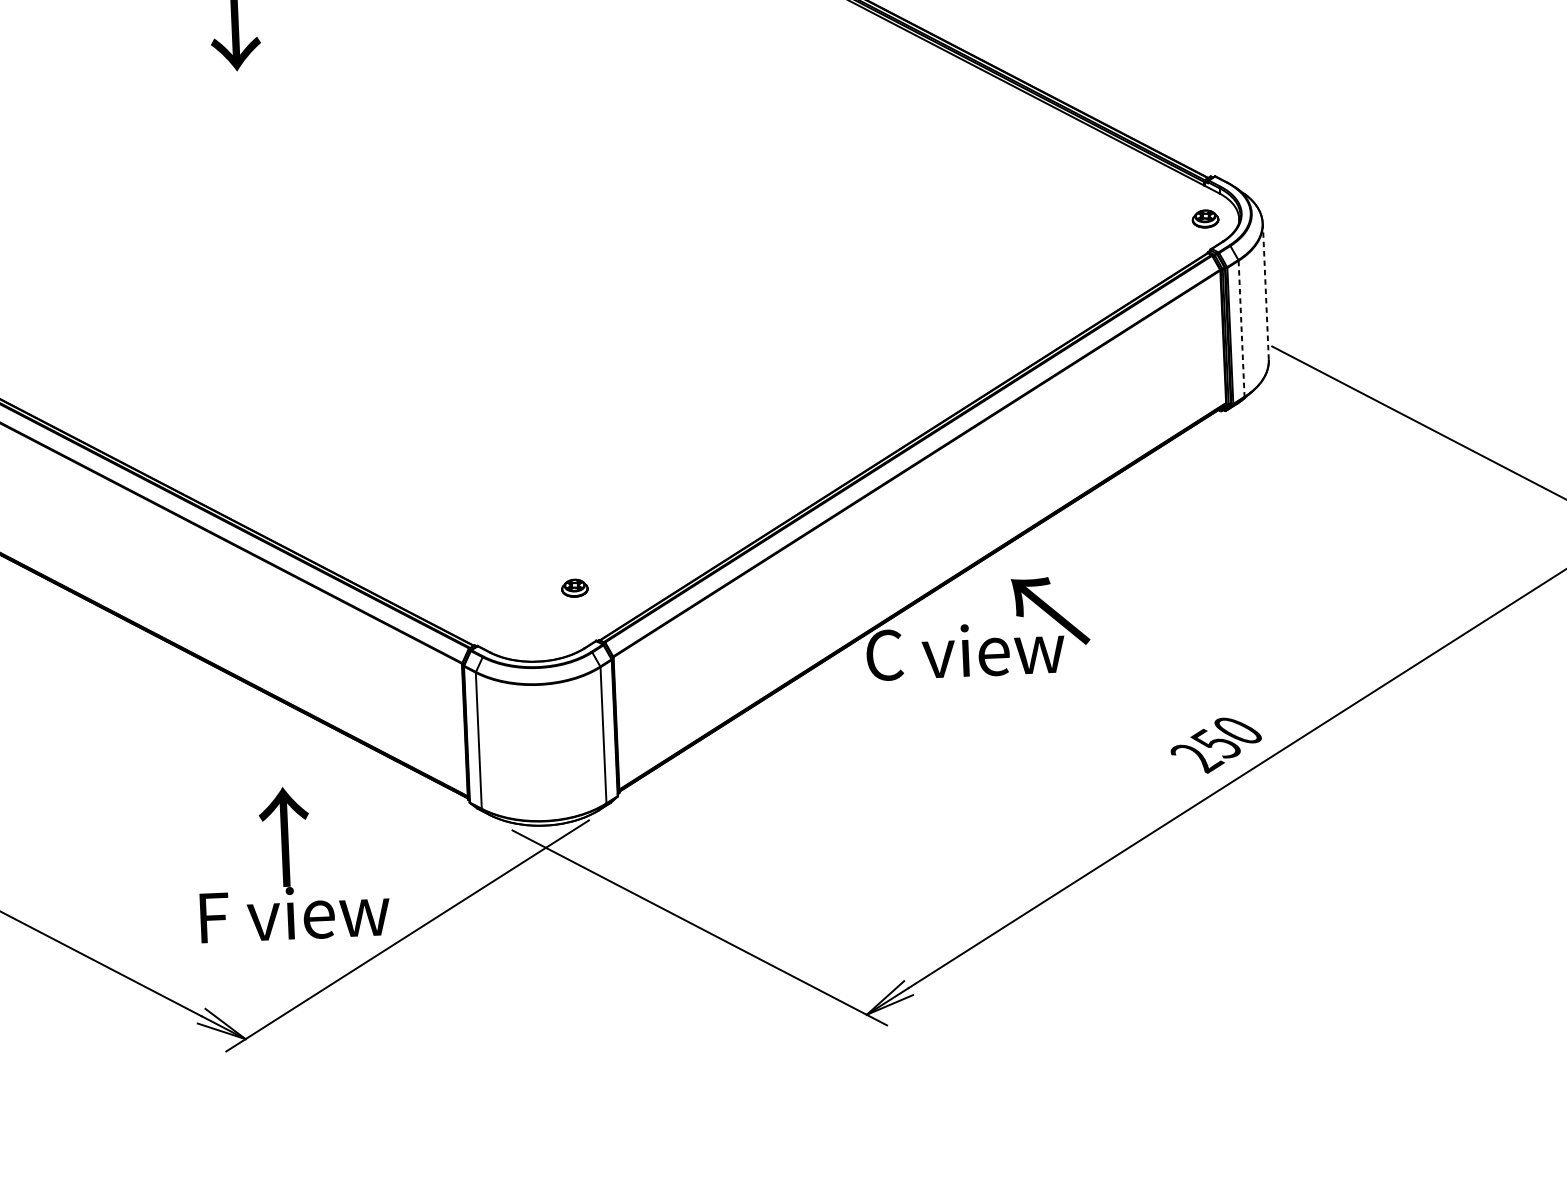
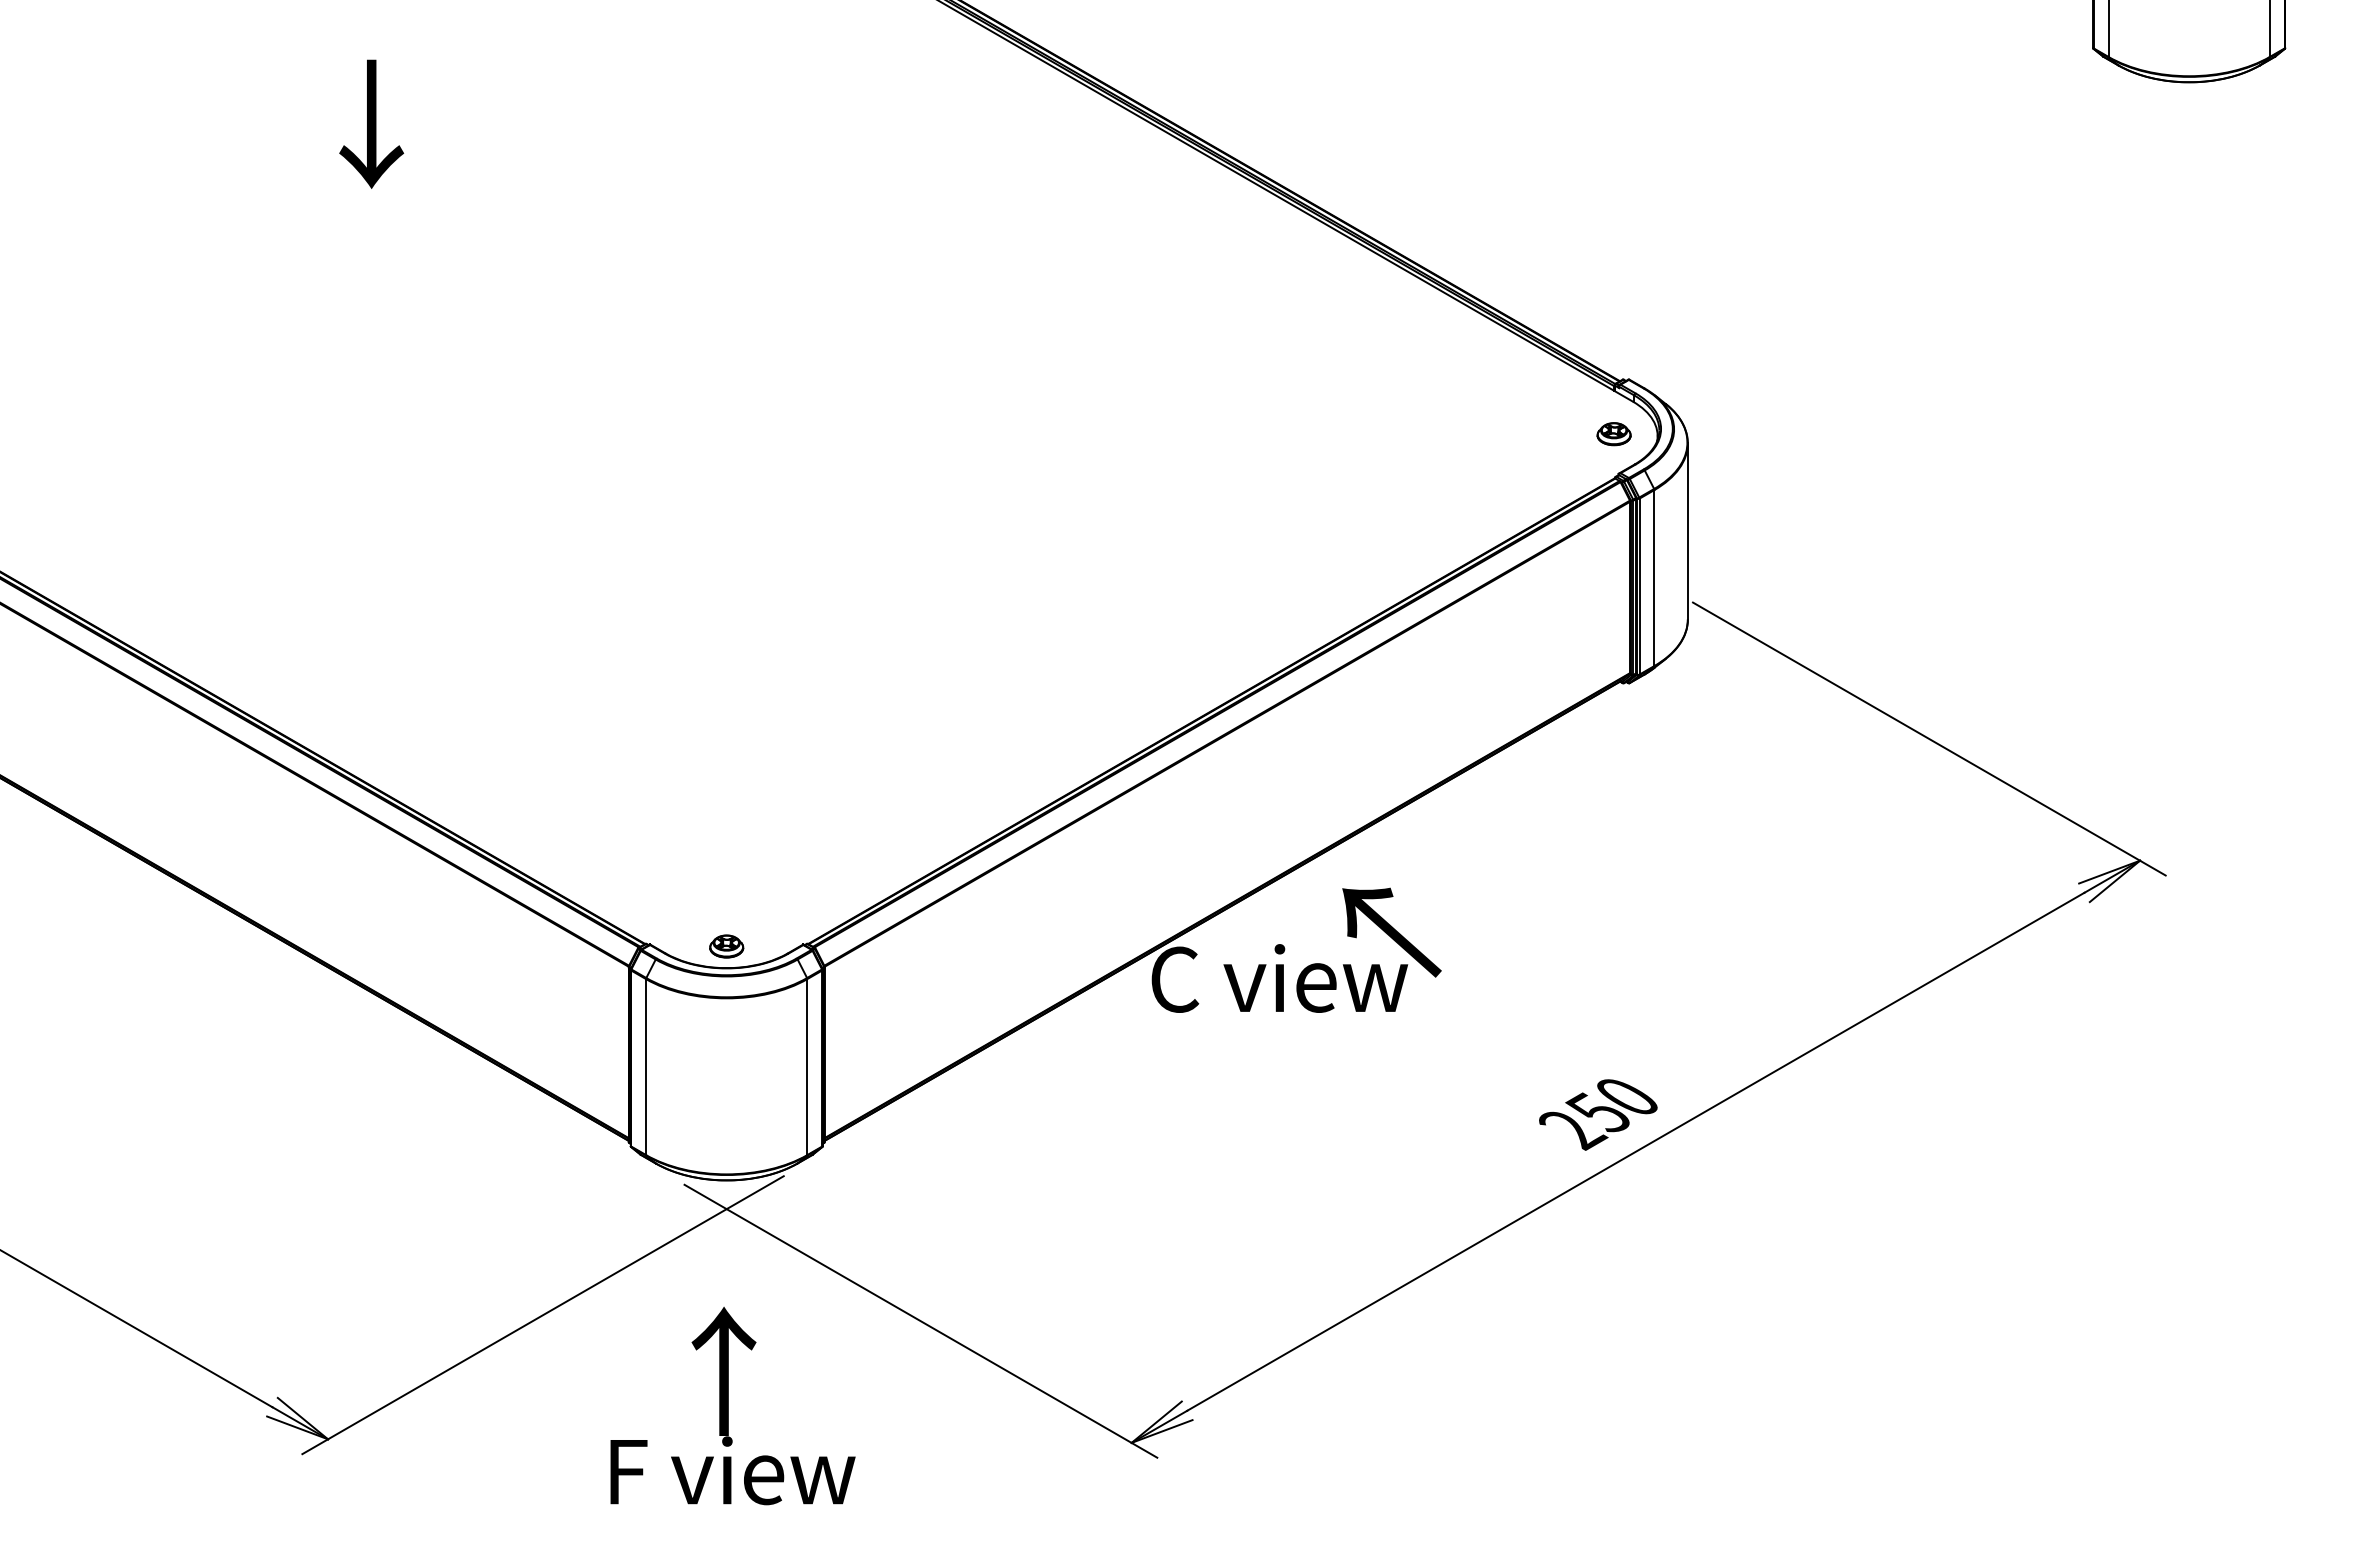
line: (1265, 291) -> (1687, 531), dashed -> solid
line: (1241, 329) -> (1654, 578), dashed -> solid
part: (574, 588) -> (726, 946), moved
text: (292, 863) -> (732, 1405), moved

